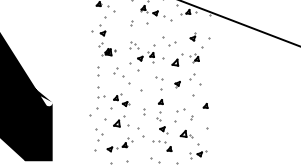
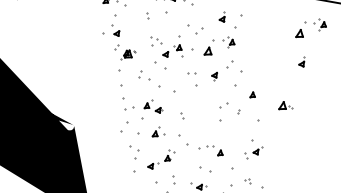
part: (264, 59) -> (310, 27), added
part: (98, 71) -> (120, 78), size x1.6
part: (251, 86) -> (301, 62), added
part: (162, 116) -> (204, 116), removed
part: (121, 121) -> (158, 131), size x0.7
part: (186, 133) -> (285, 104), moved

